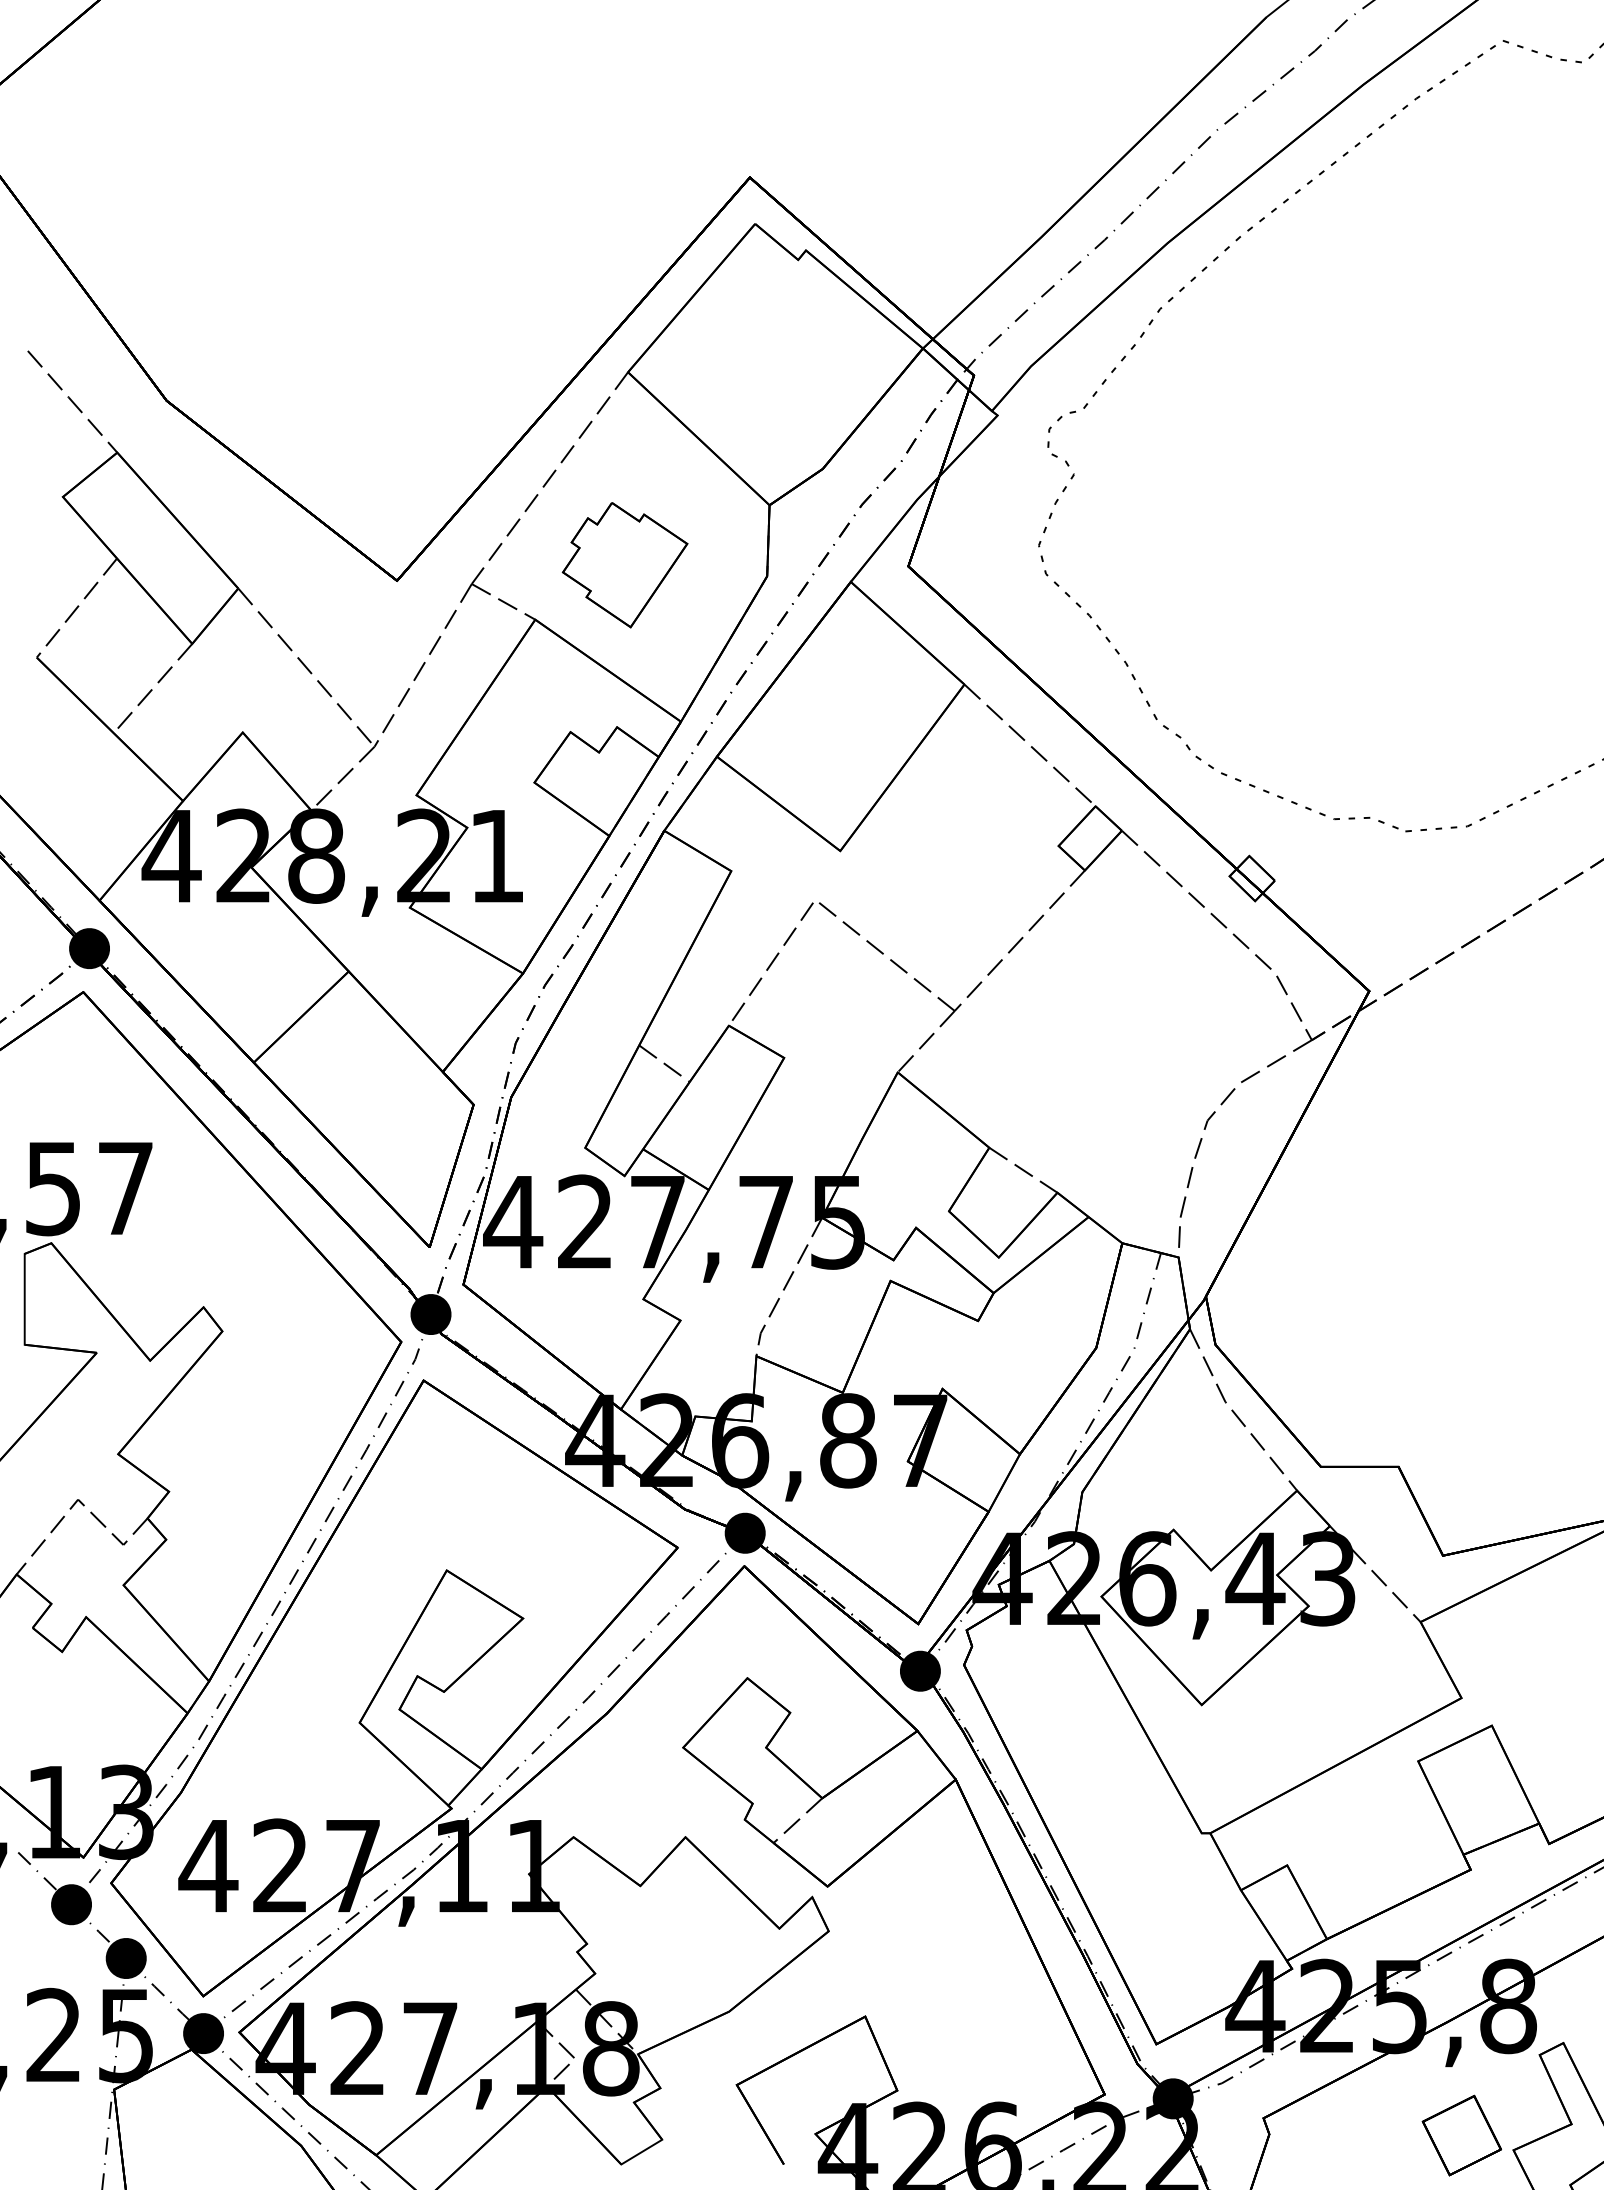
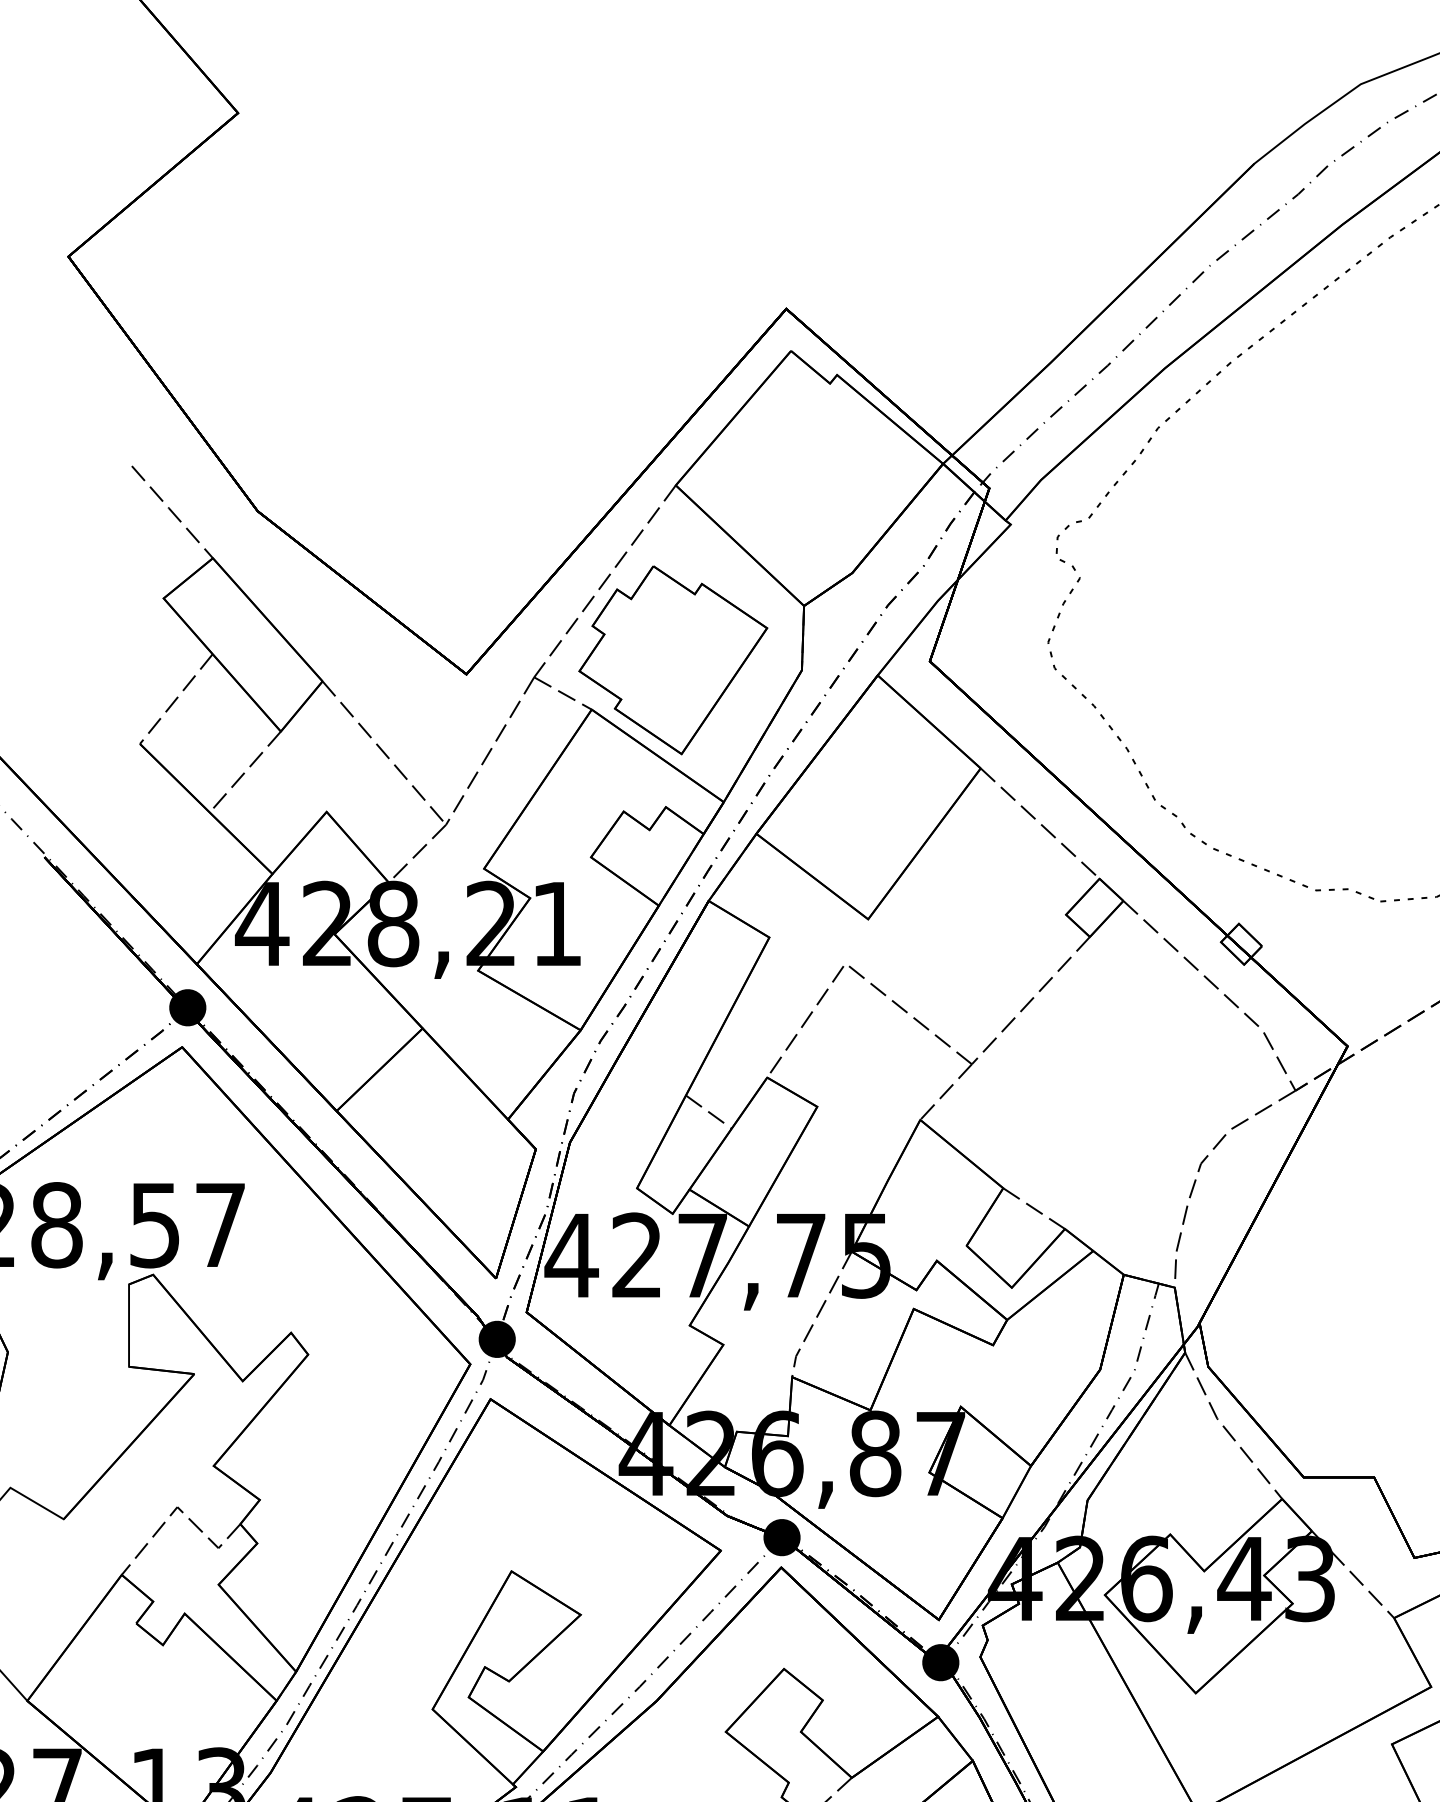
part: (624, 564) -> (672, 659), size x1.67

